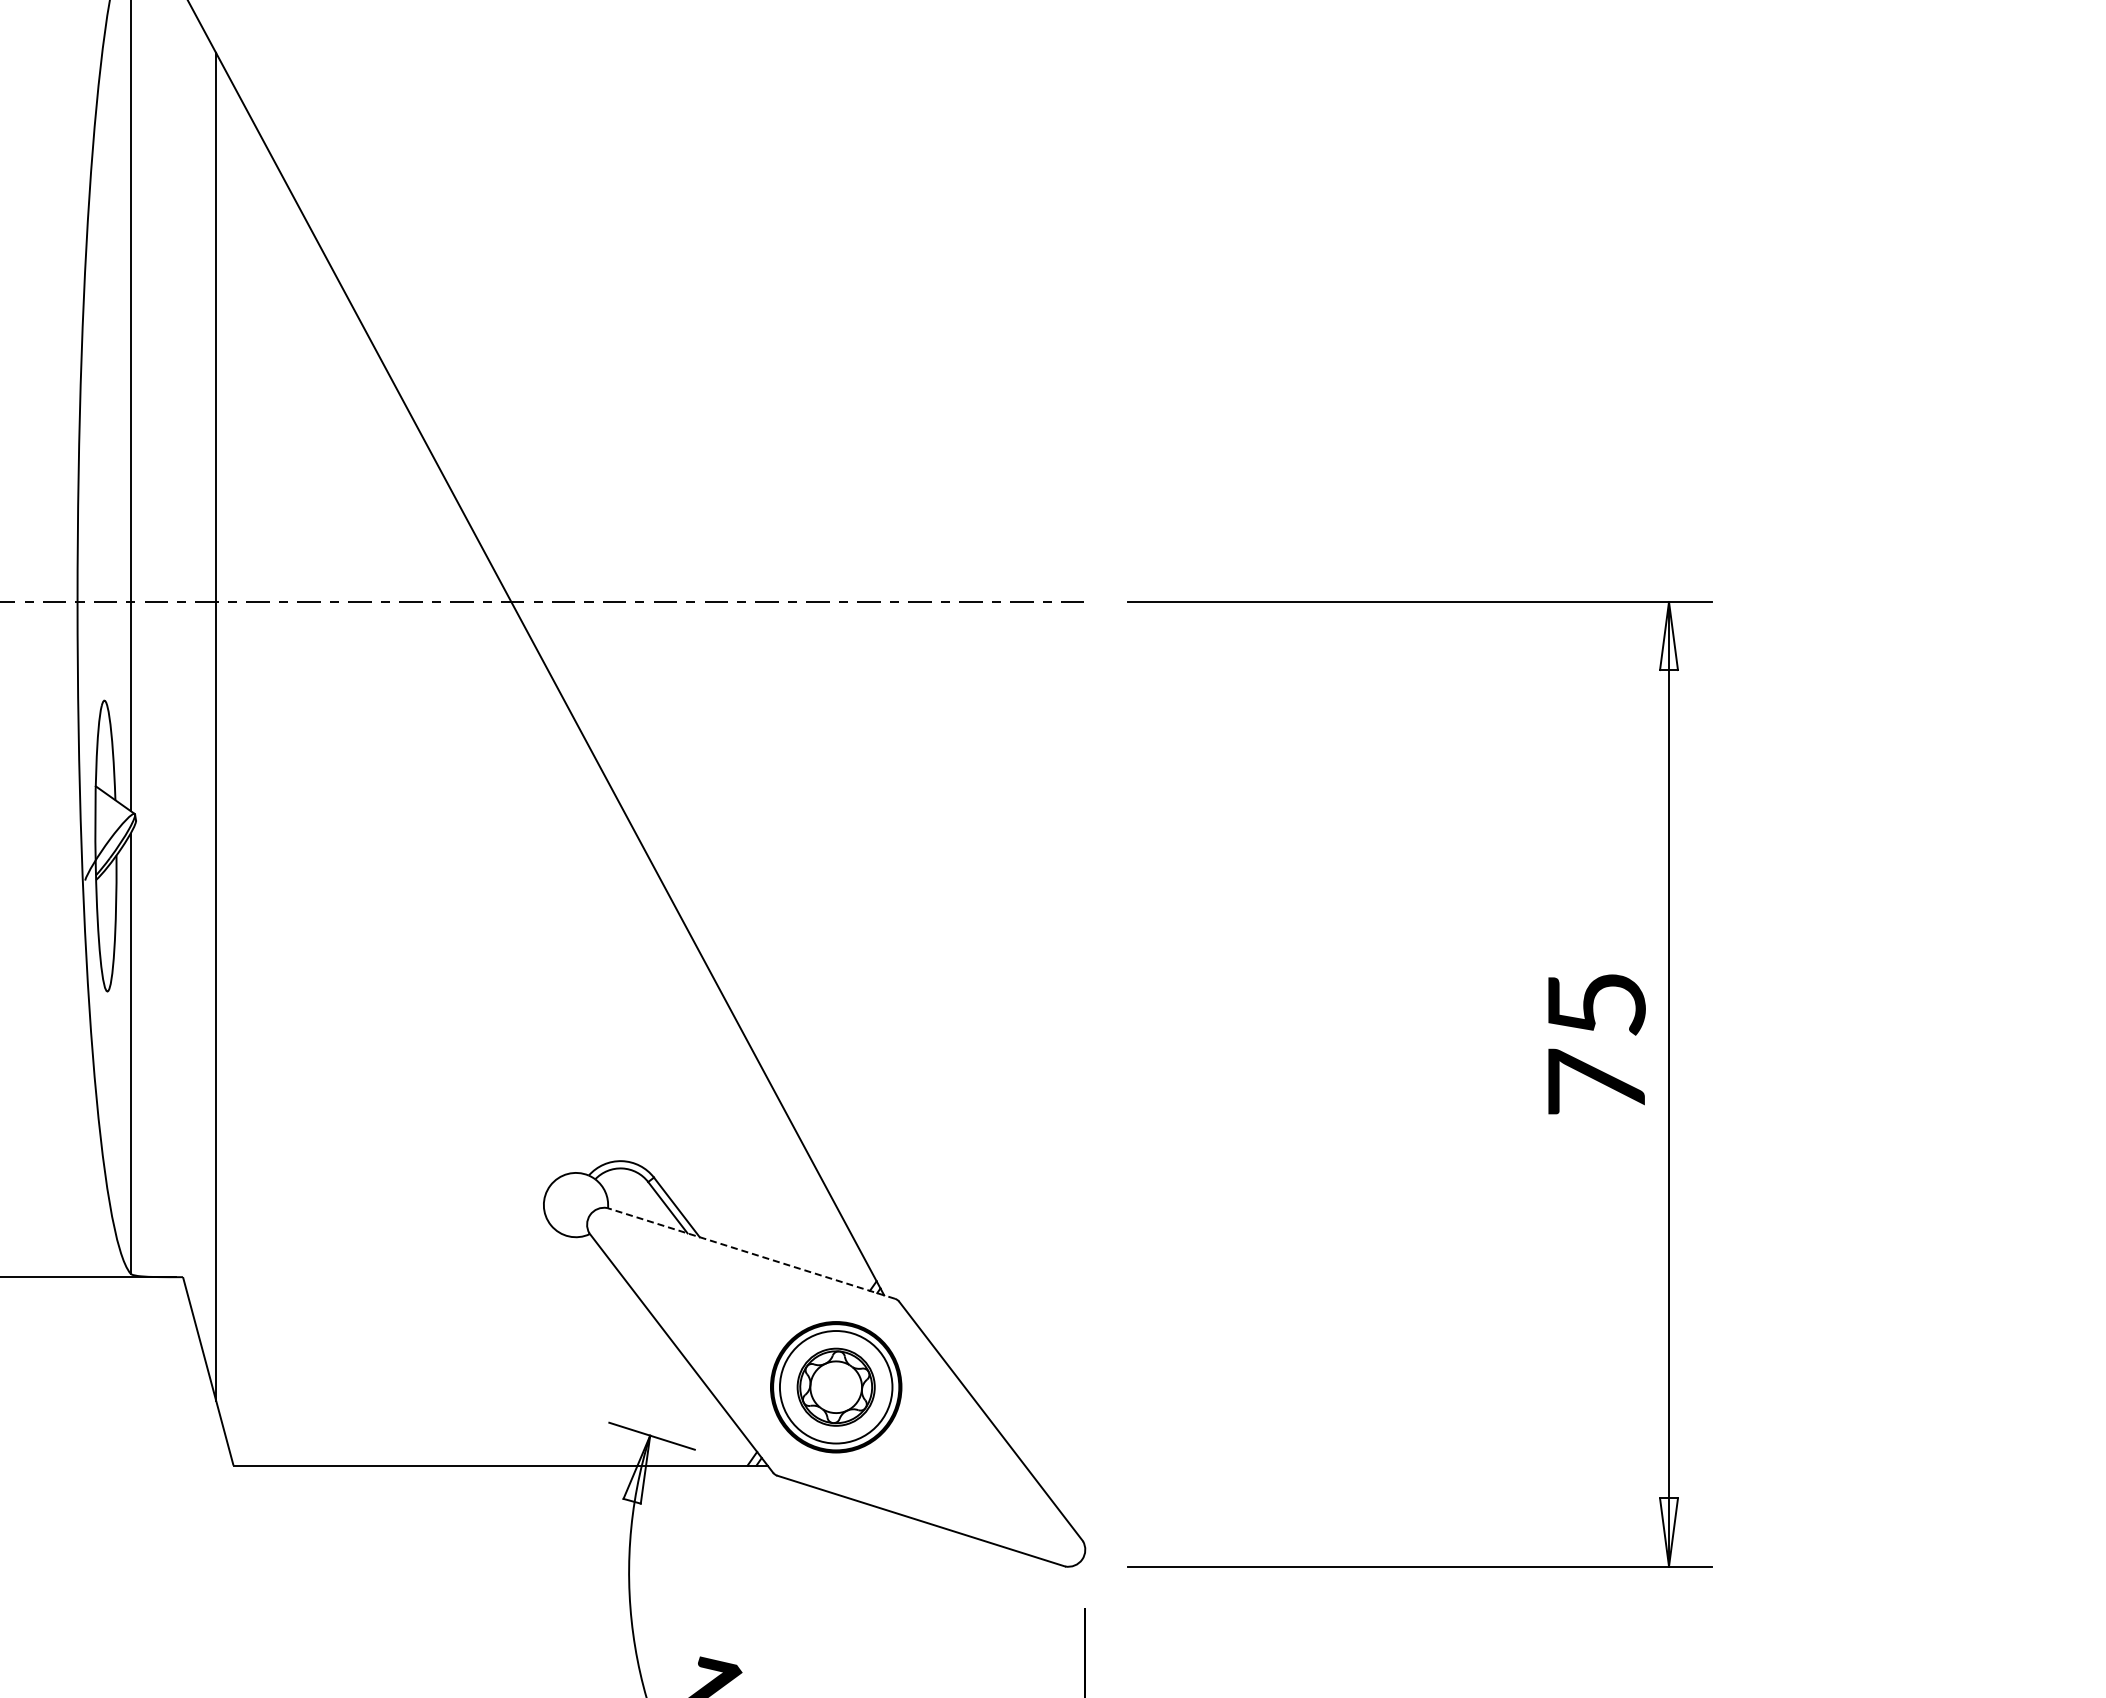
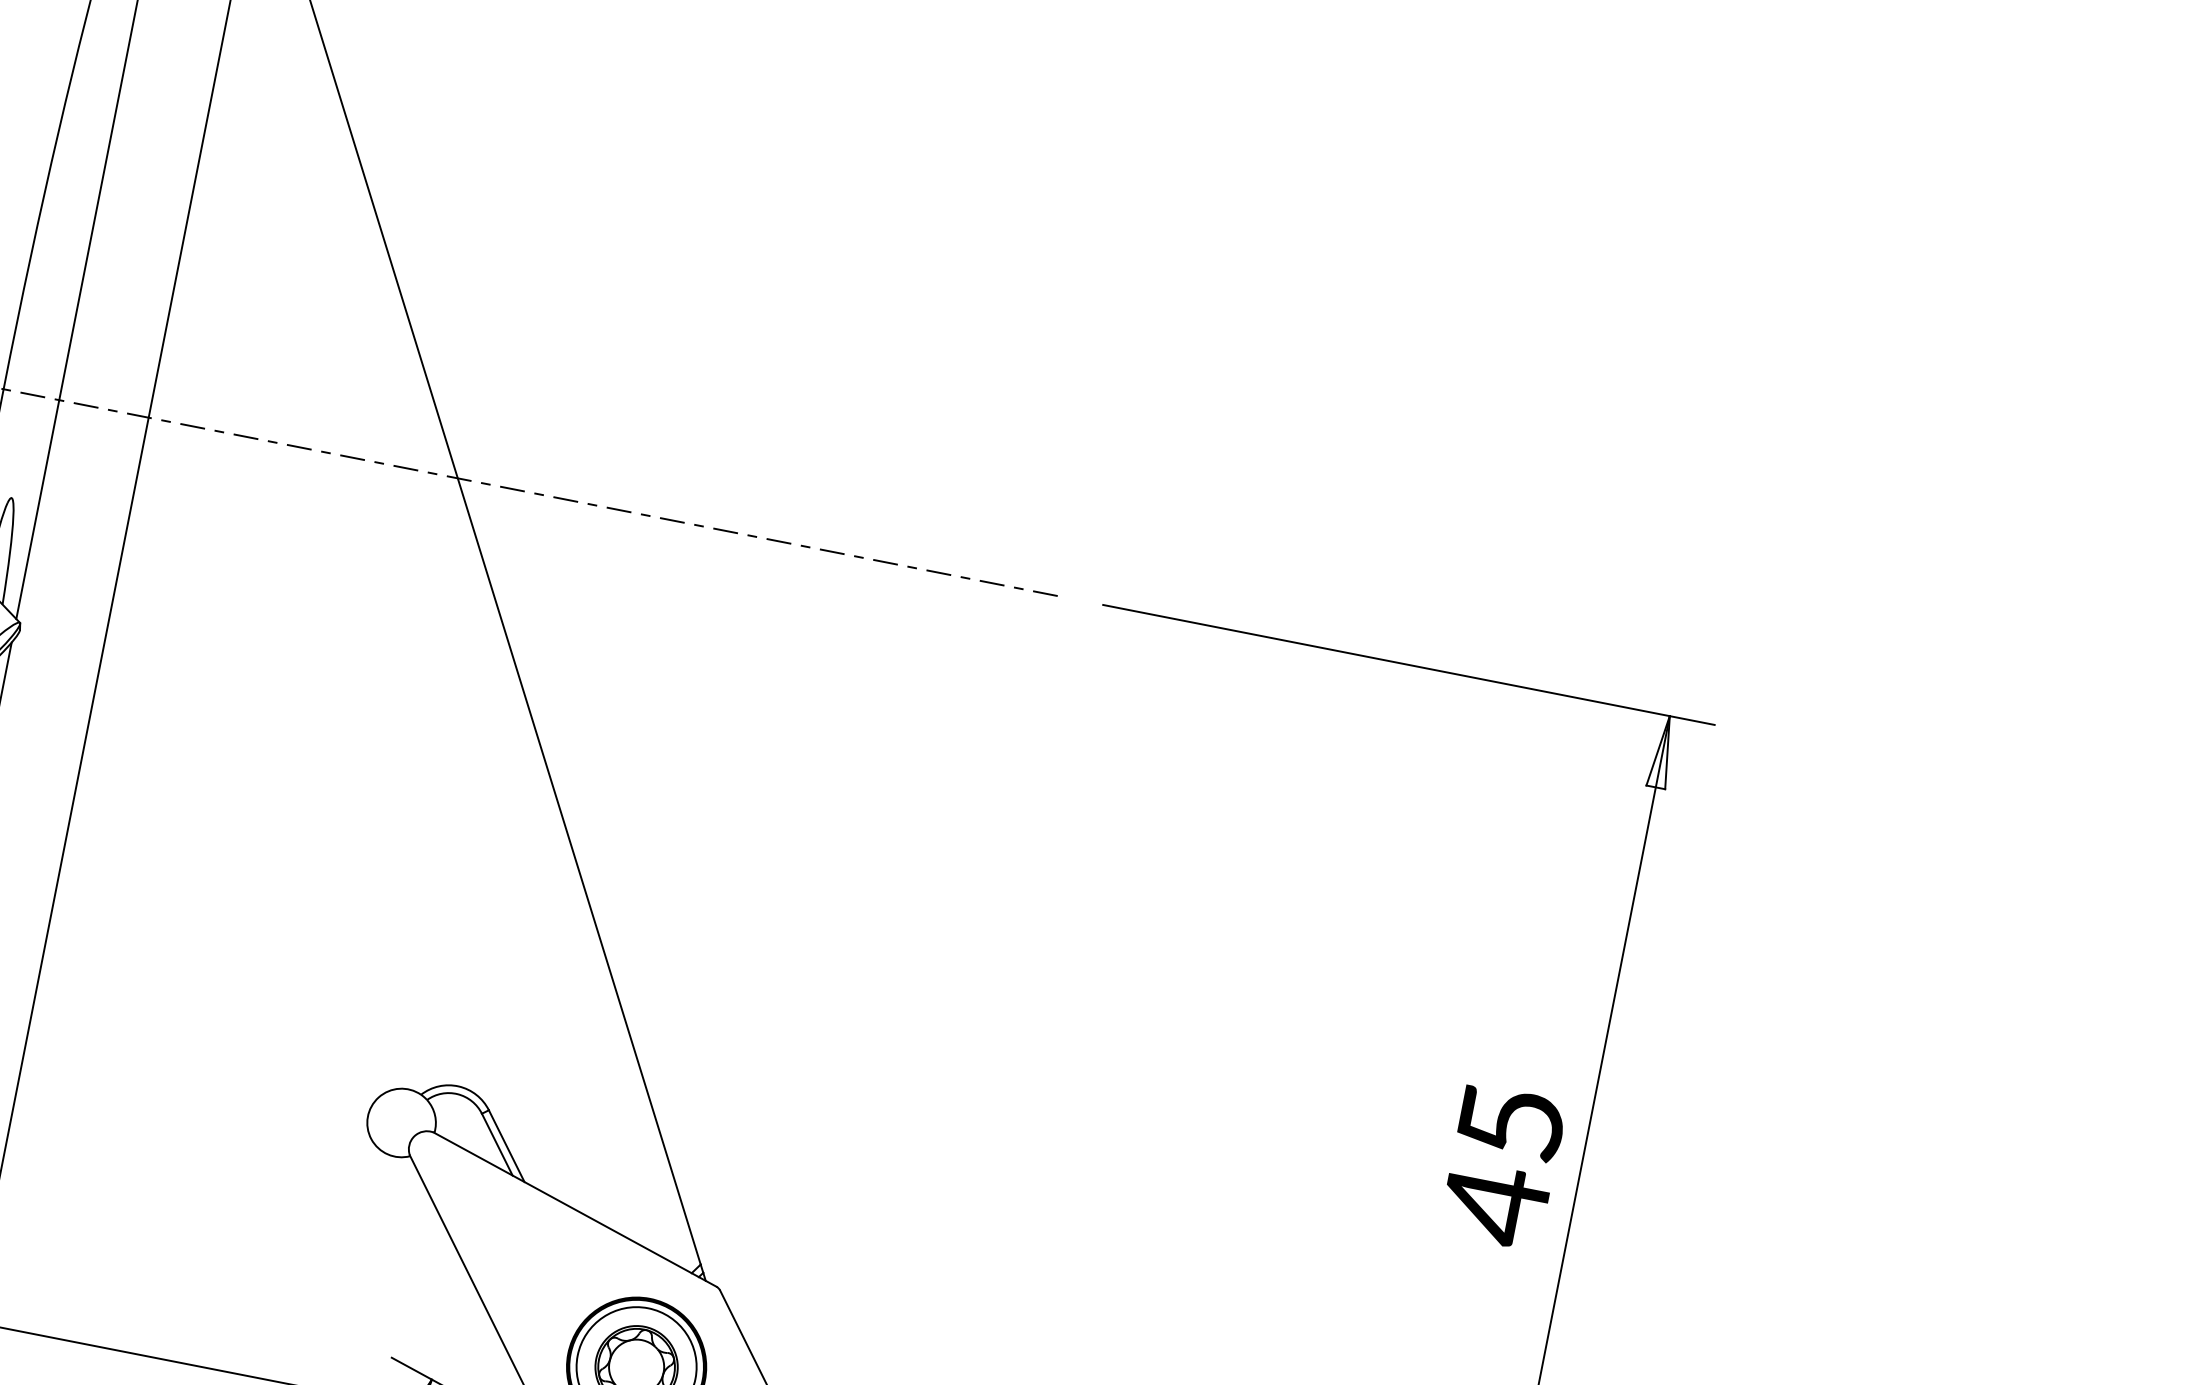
text: (1596, 1083) -> (1494, 1205), 75 -> 45
line: (751, 1253) -> (575, 1209), dashed -> solid

